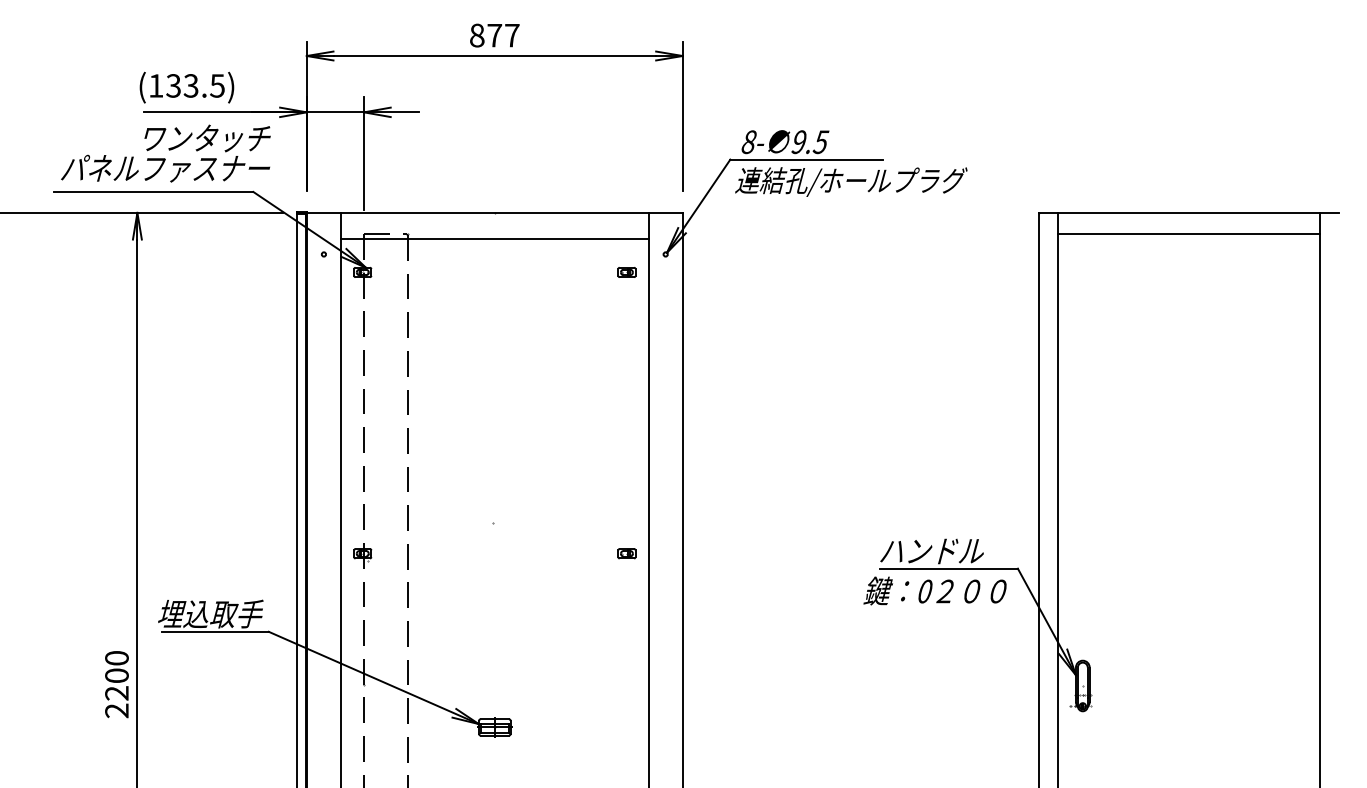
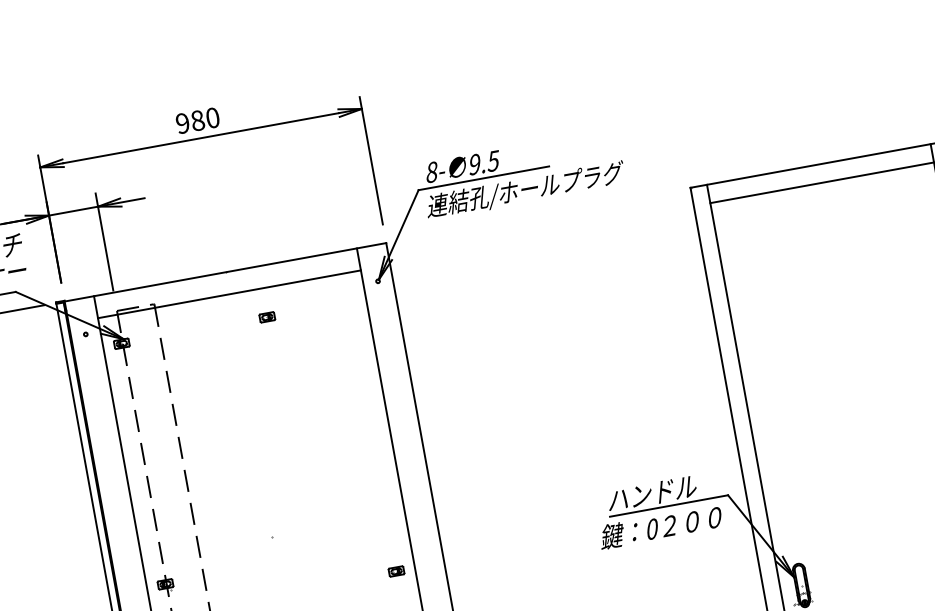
text: (494, 35) -> (197, 120), 877 -> 980
part: (626, 272) -> (266, 317), moved
part: (626, 553) -> (396, 571), moved

